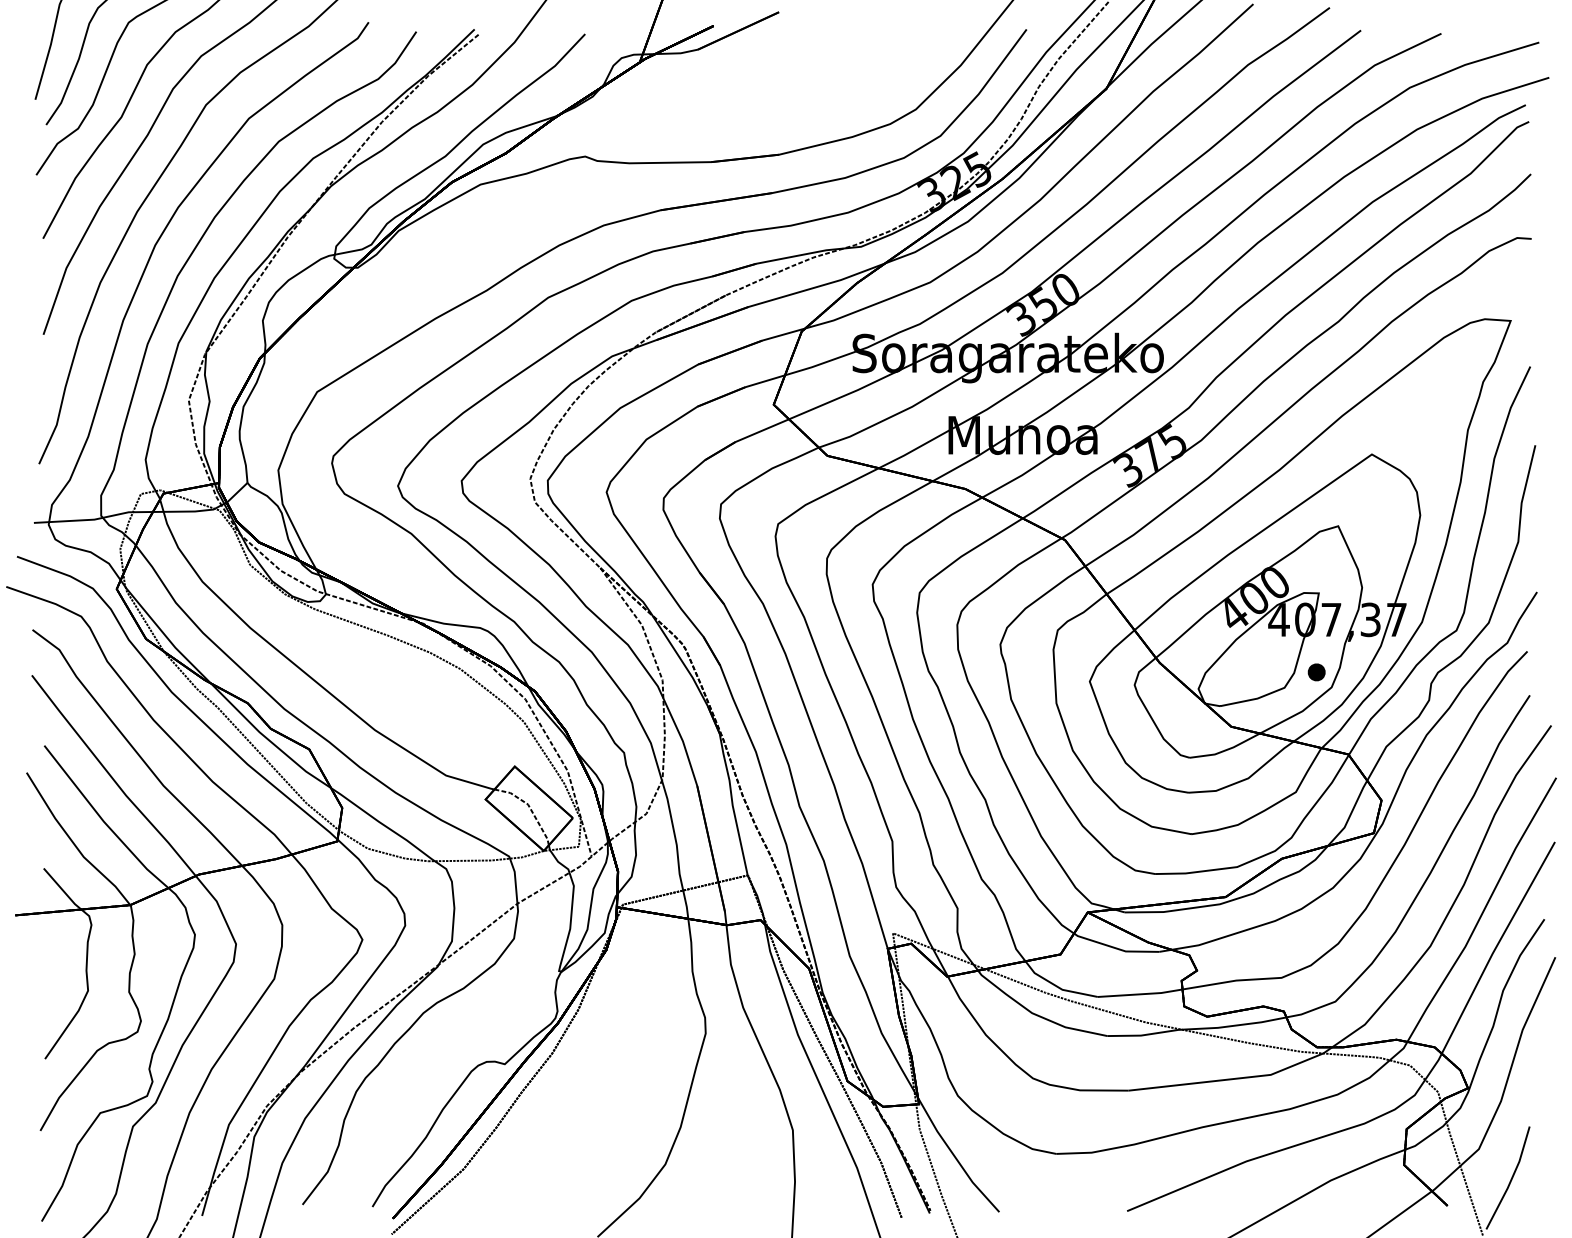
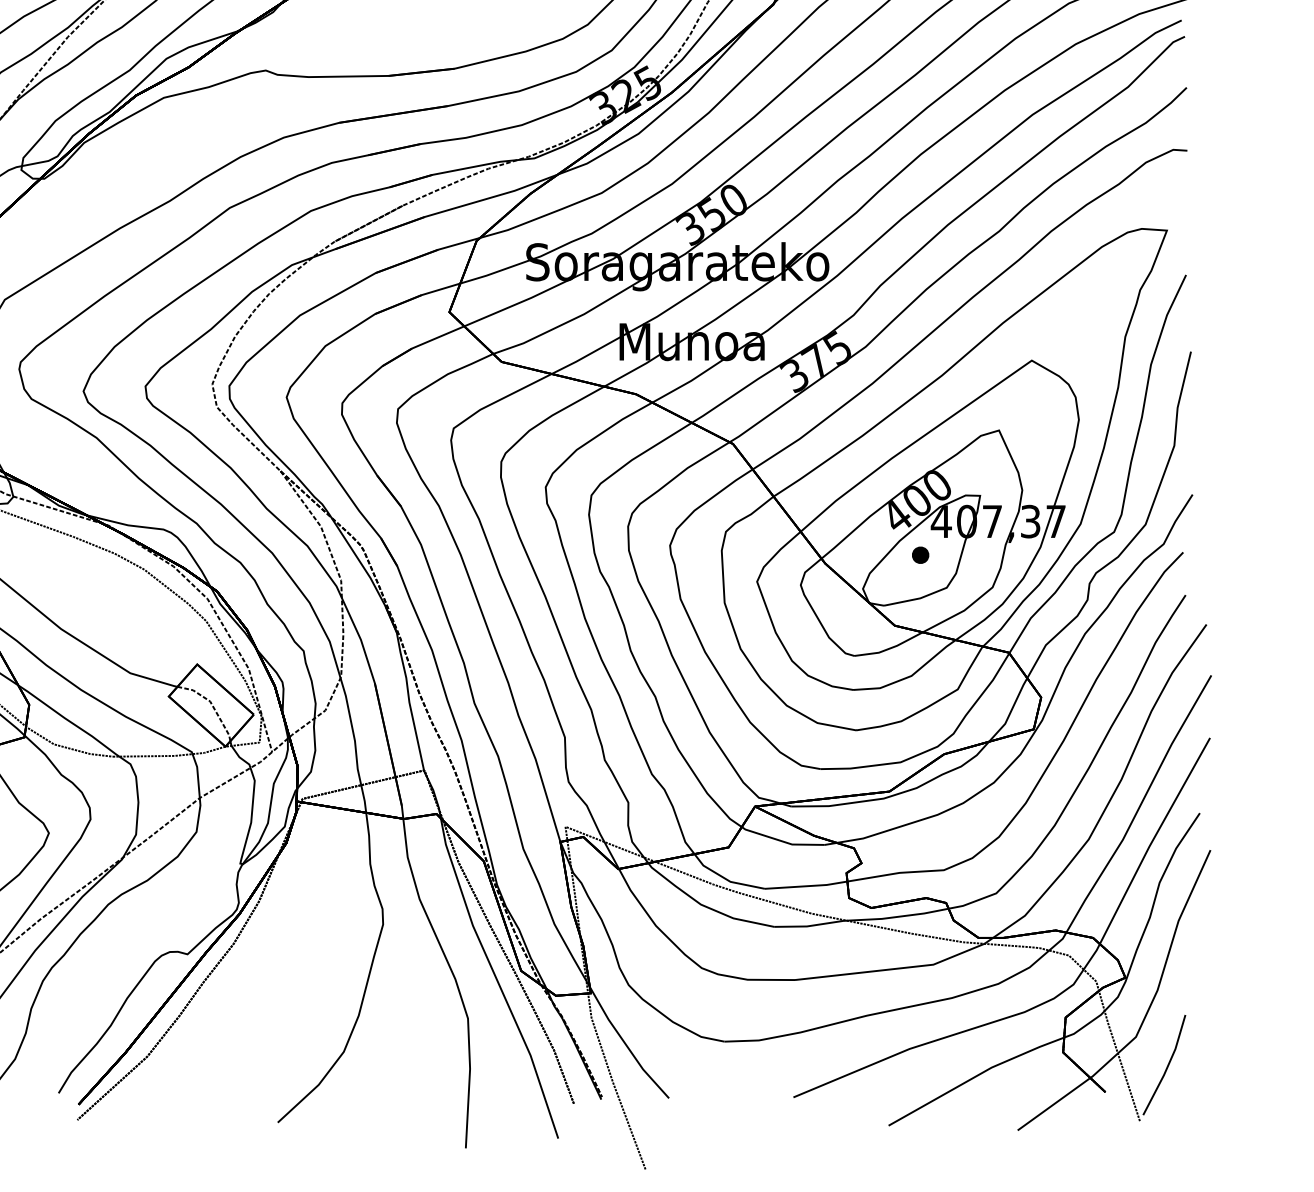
part: (1316, 672) -> (920, 555), moved

